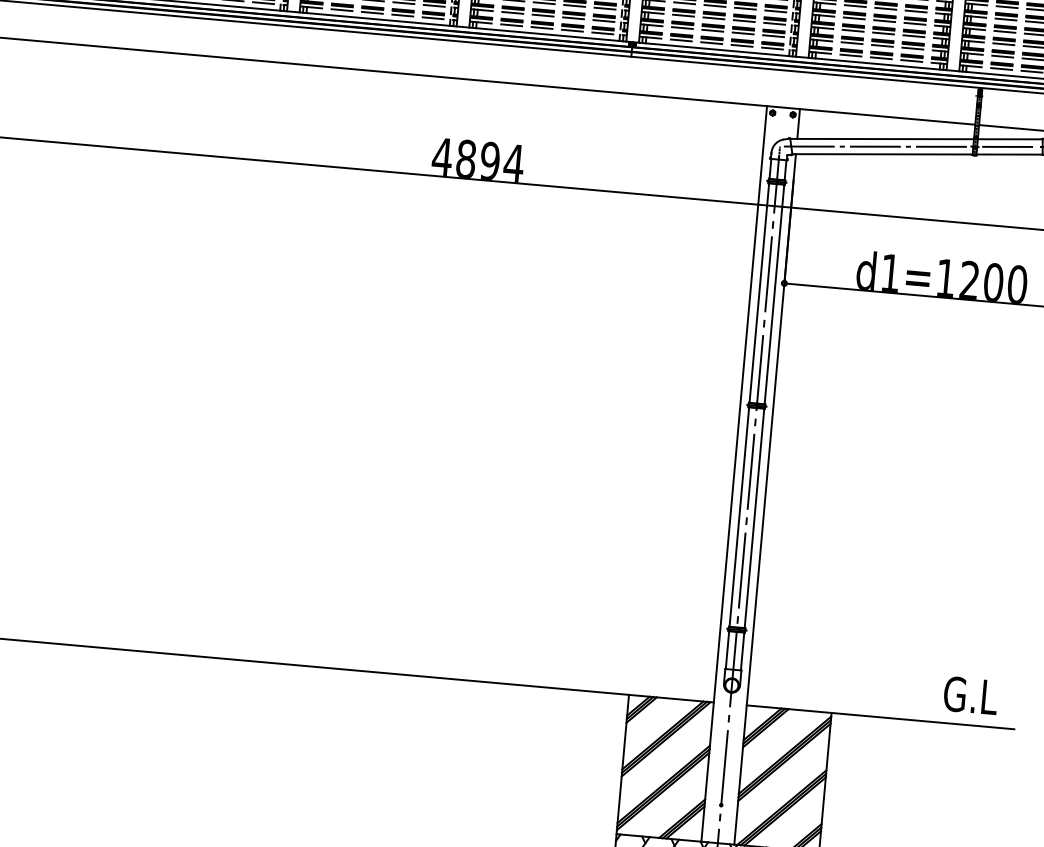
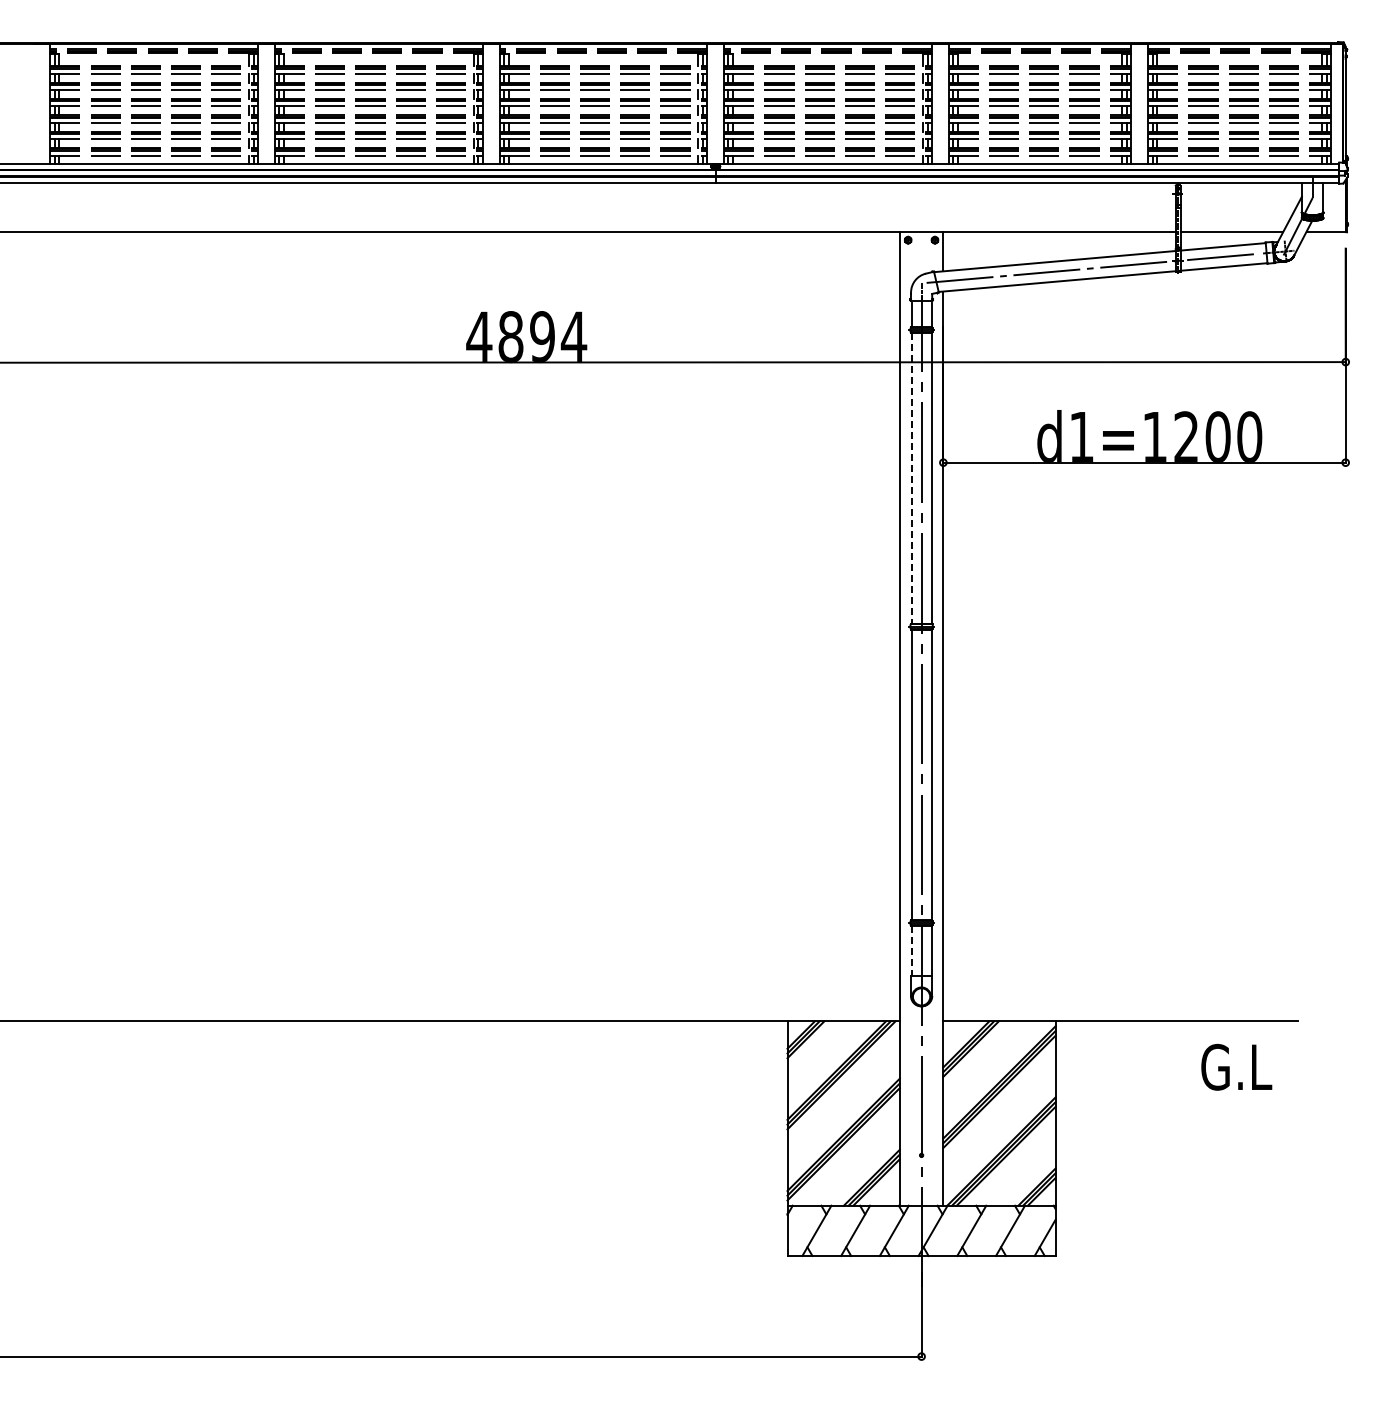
line: (759, 293) -> (911, 478), solid -> dashed
line: (727, 650) -> (911, 951), solid -> dashed
text: (970, 695) -> (1236, 1067), moved

